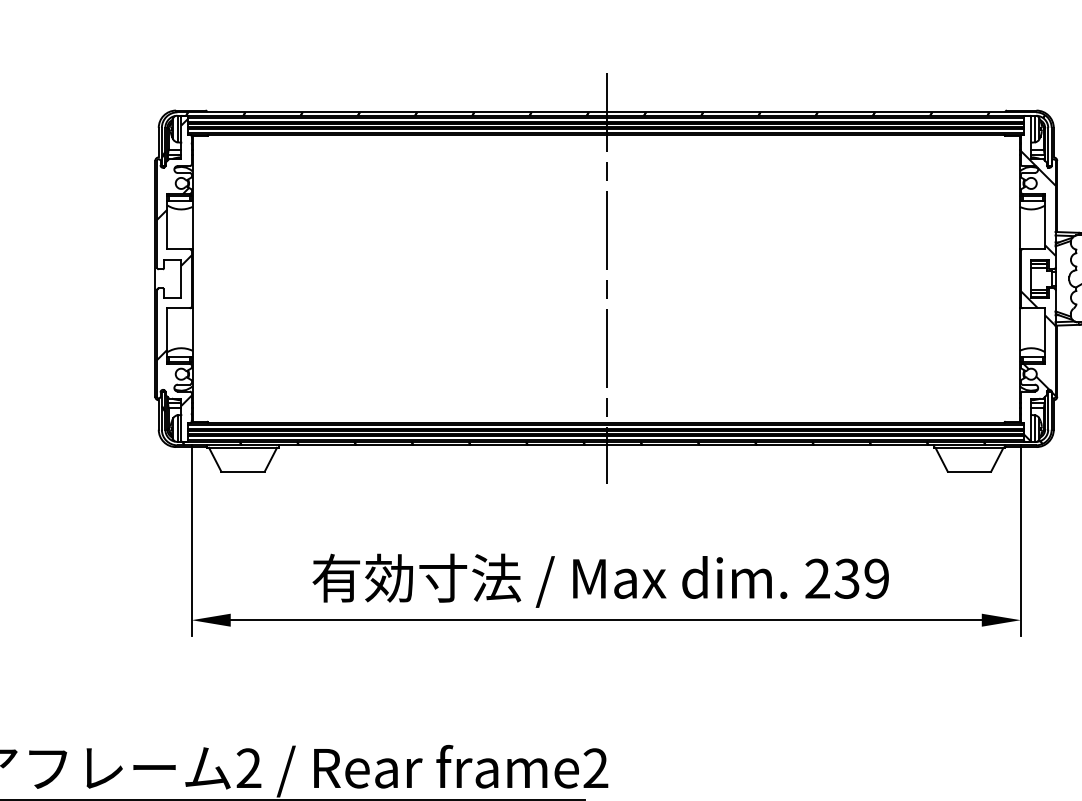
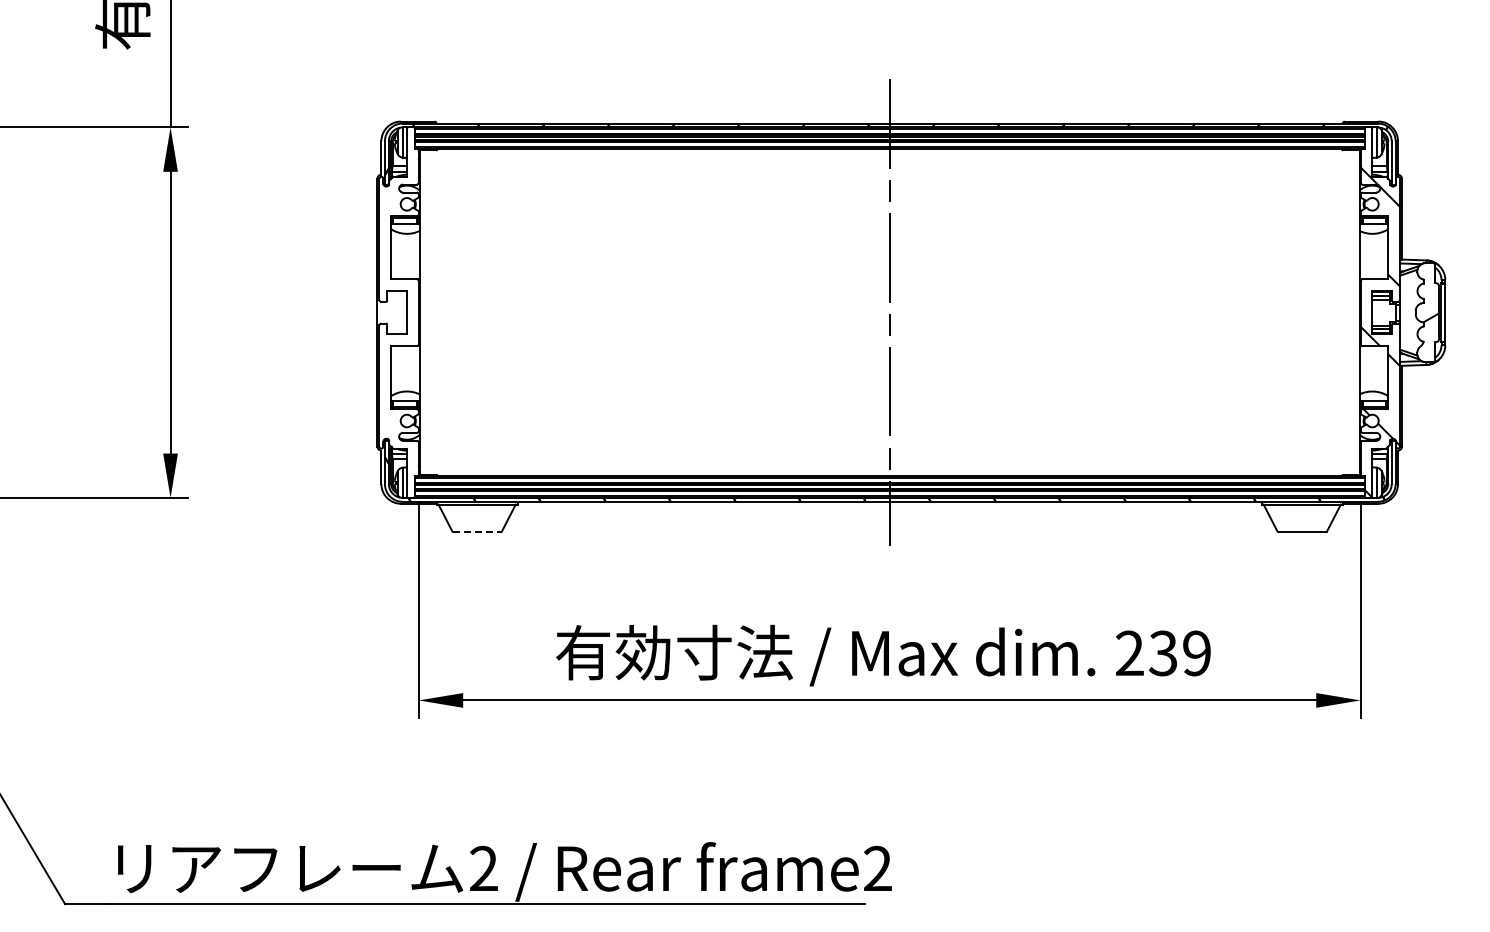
hatch: (173, 261) -> (398, 293), removed
line: (243, 471) -> (477, 531), solid -> dashed

